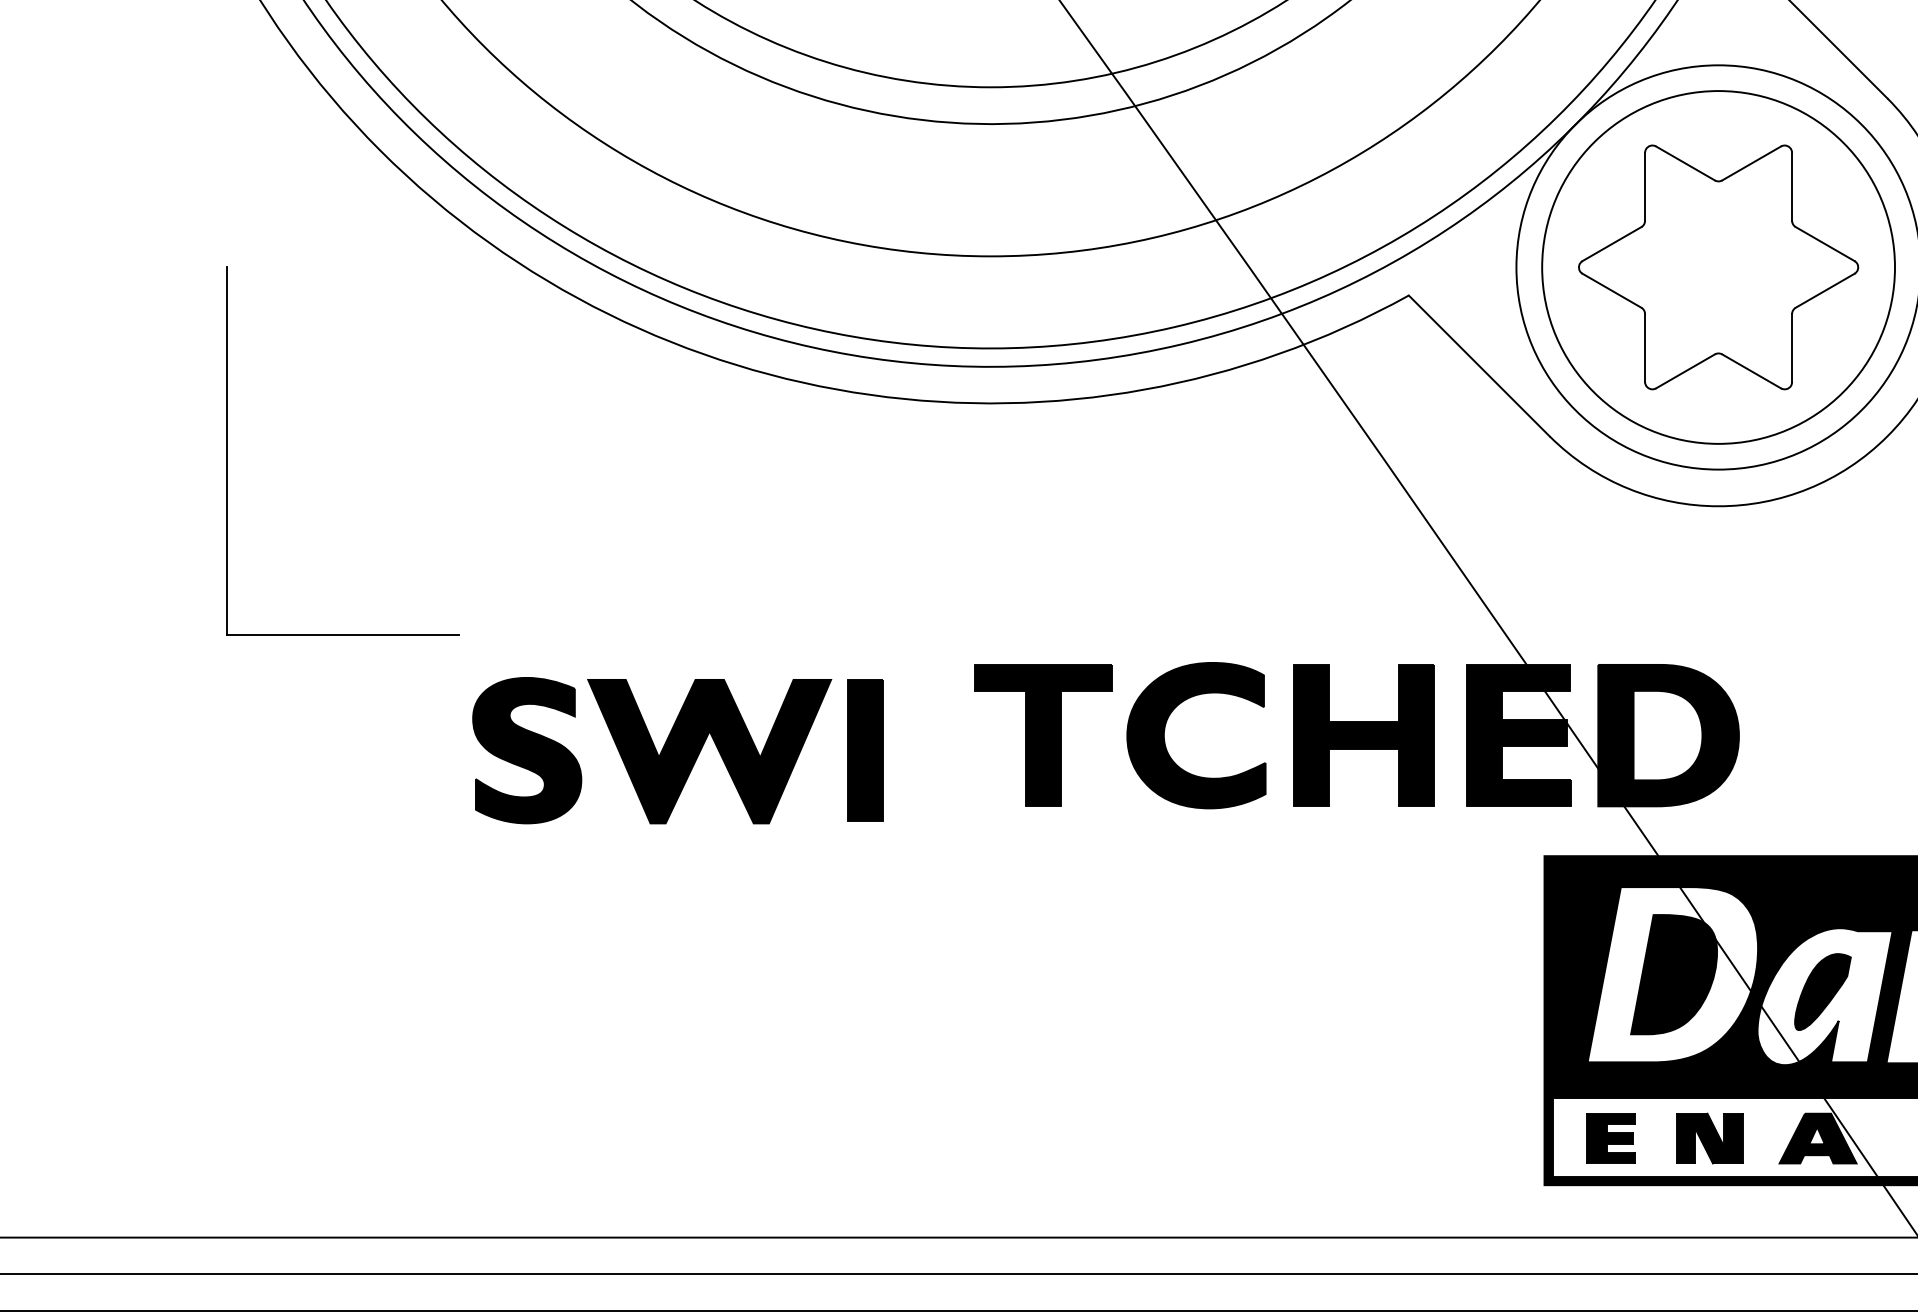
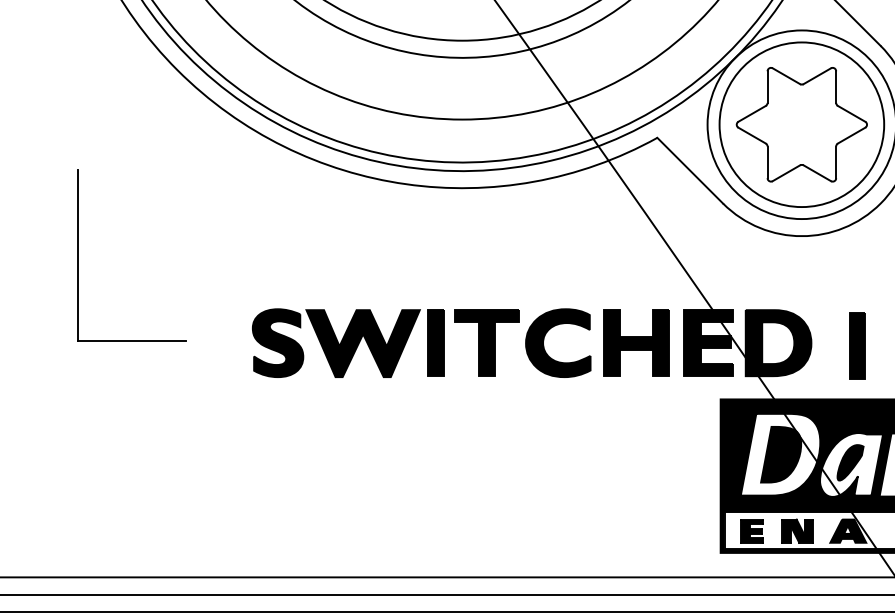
part: (228, 451) -> (78, 255), moved
part: (1837, 740) -> (857, 345), added
part: (678, 749) -> (348, 342), moved

